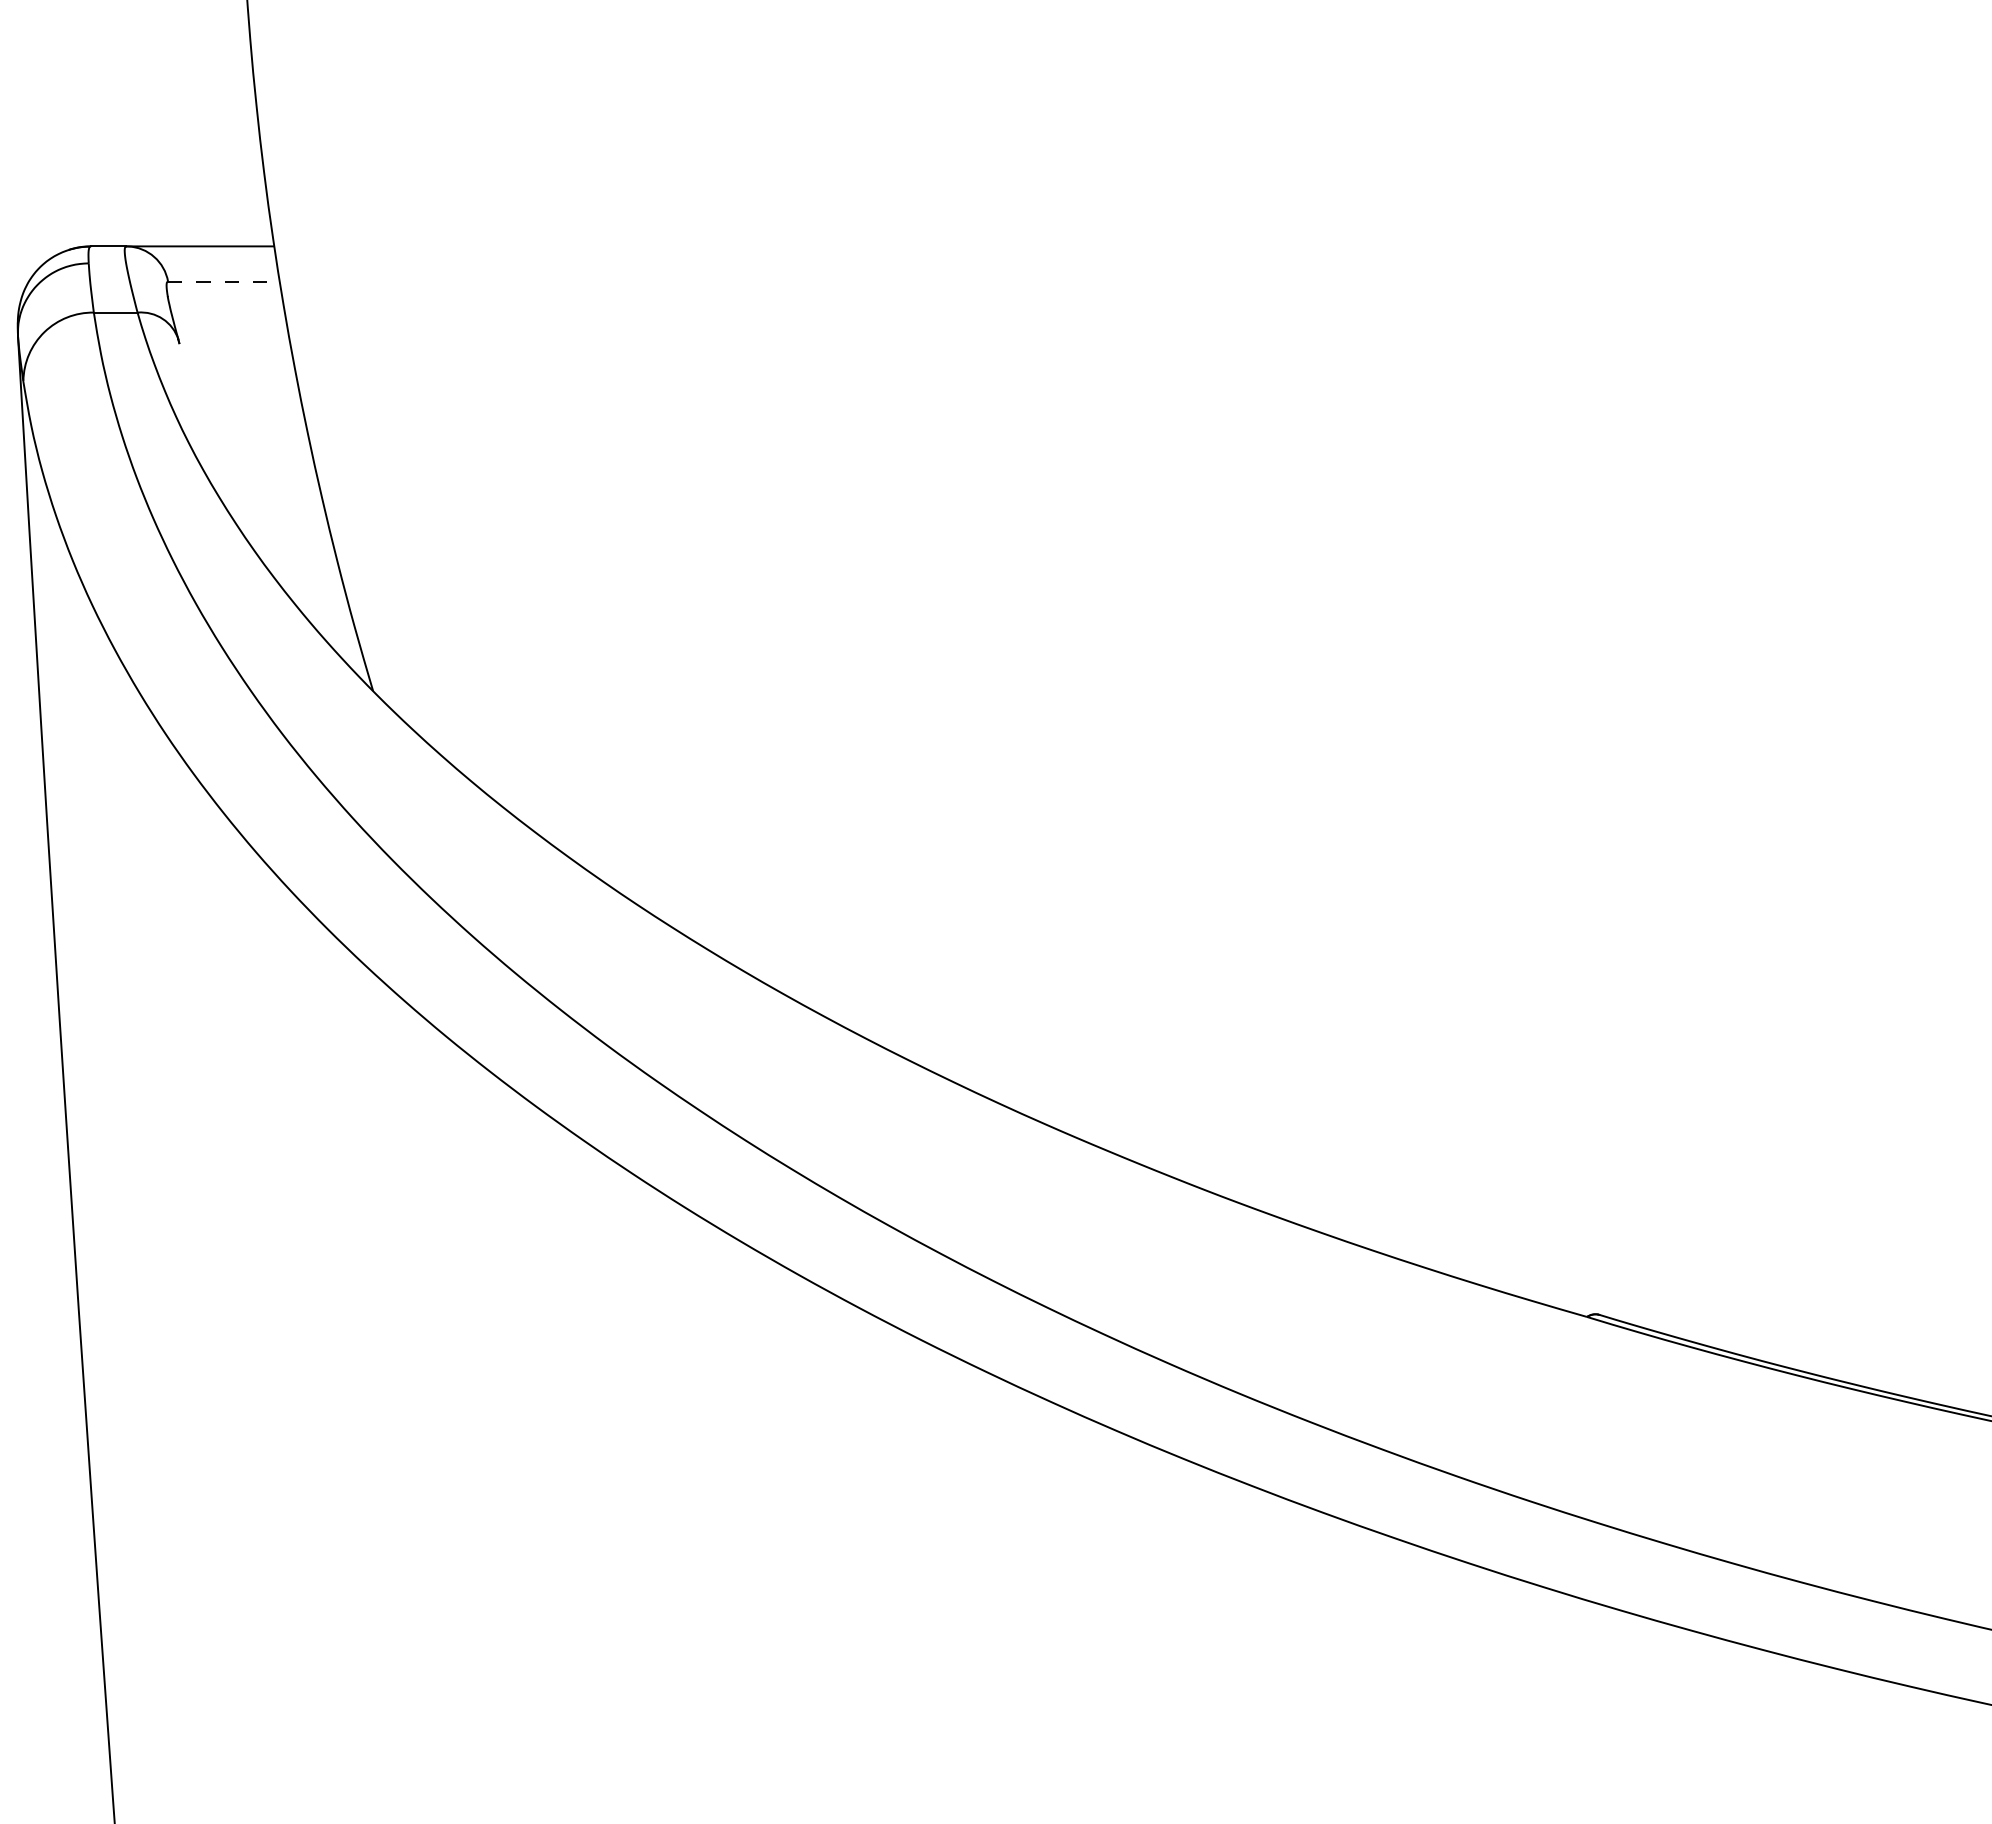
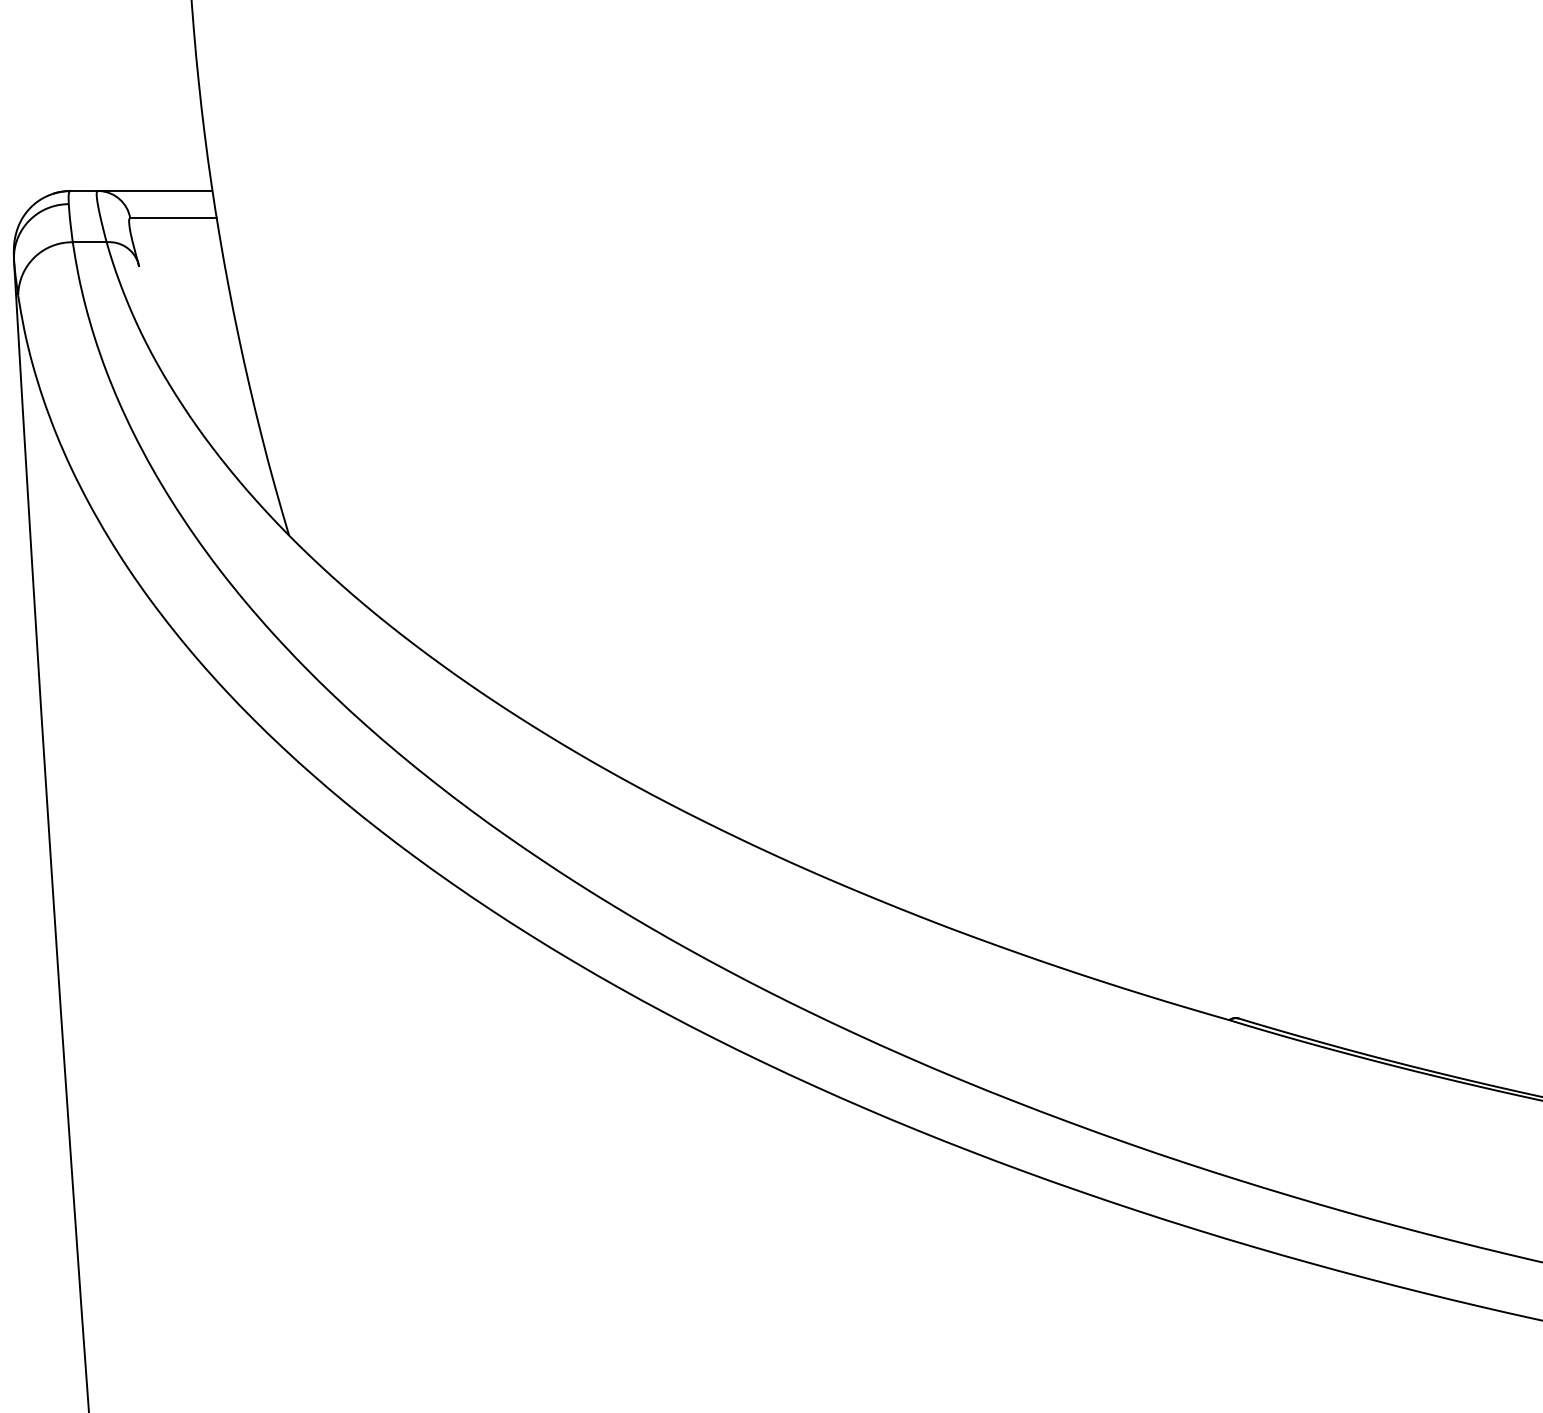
line: (224, 281) -> (173, 218), dashed -> solid

